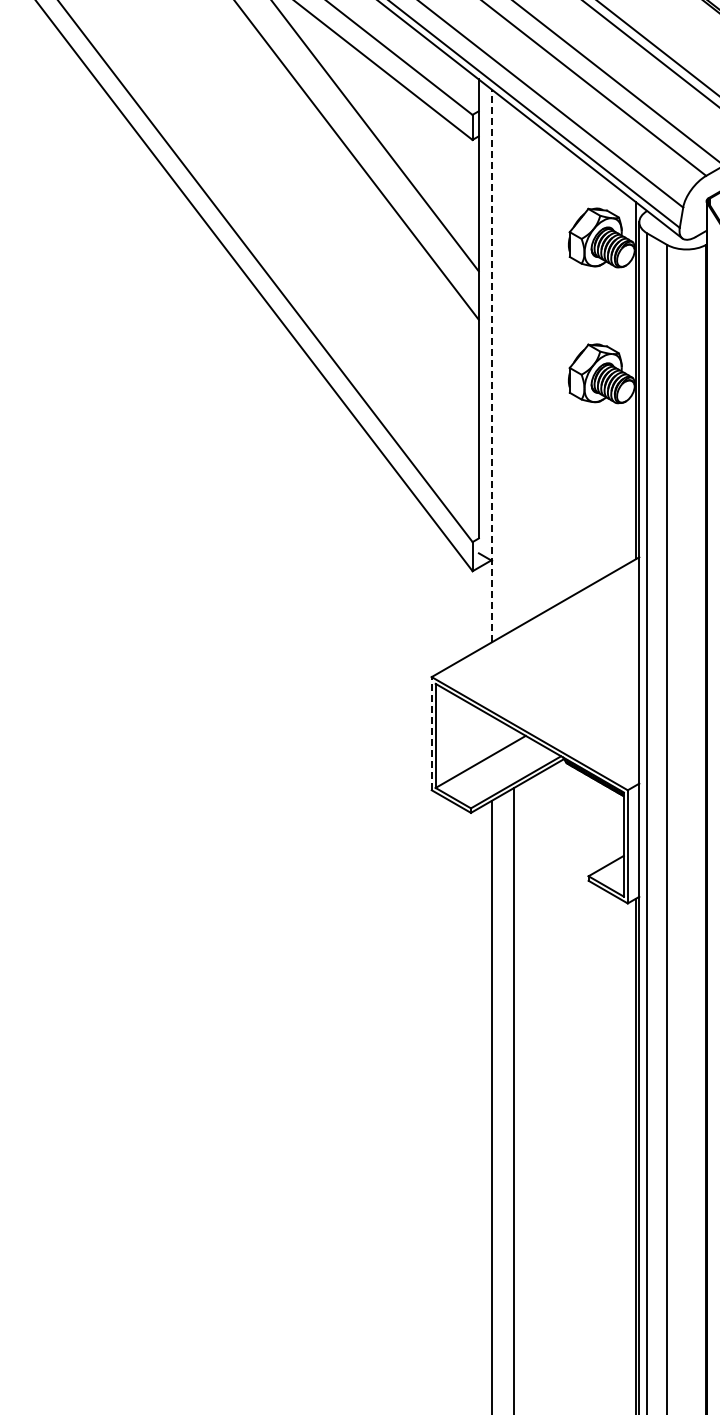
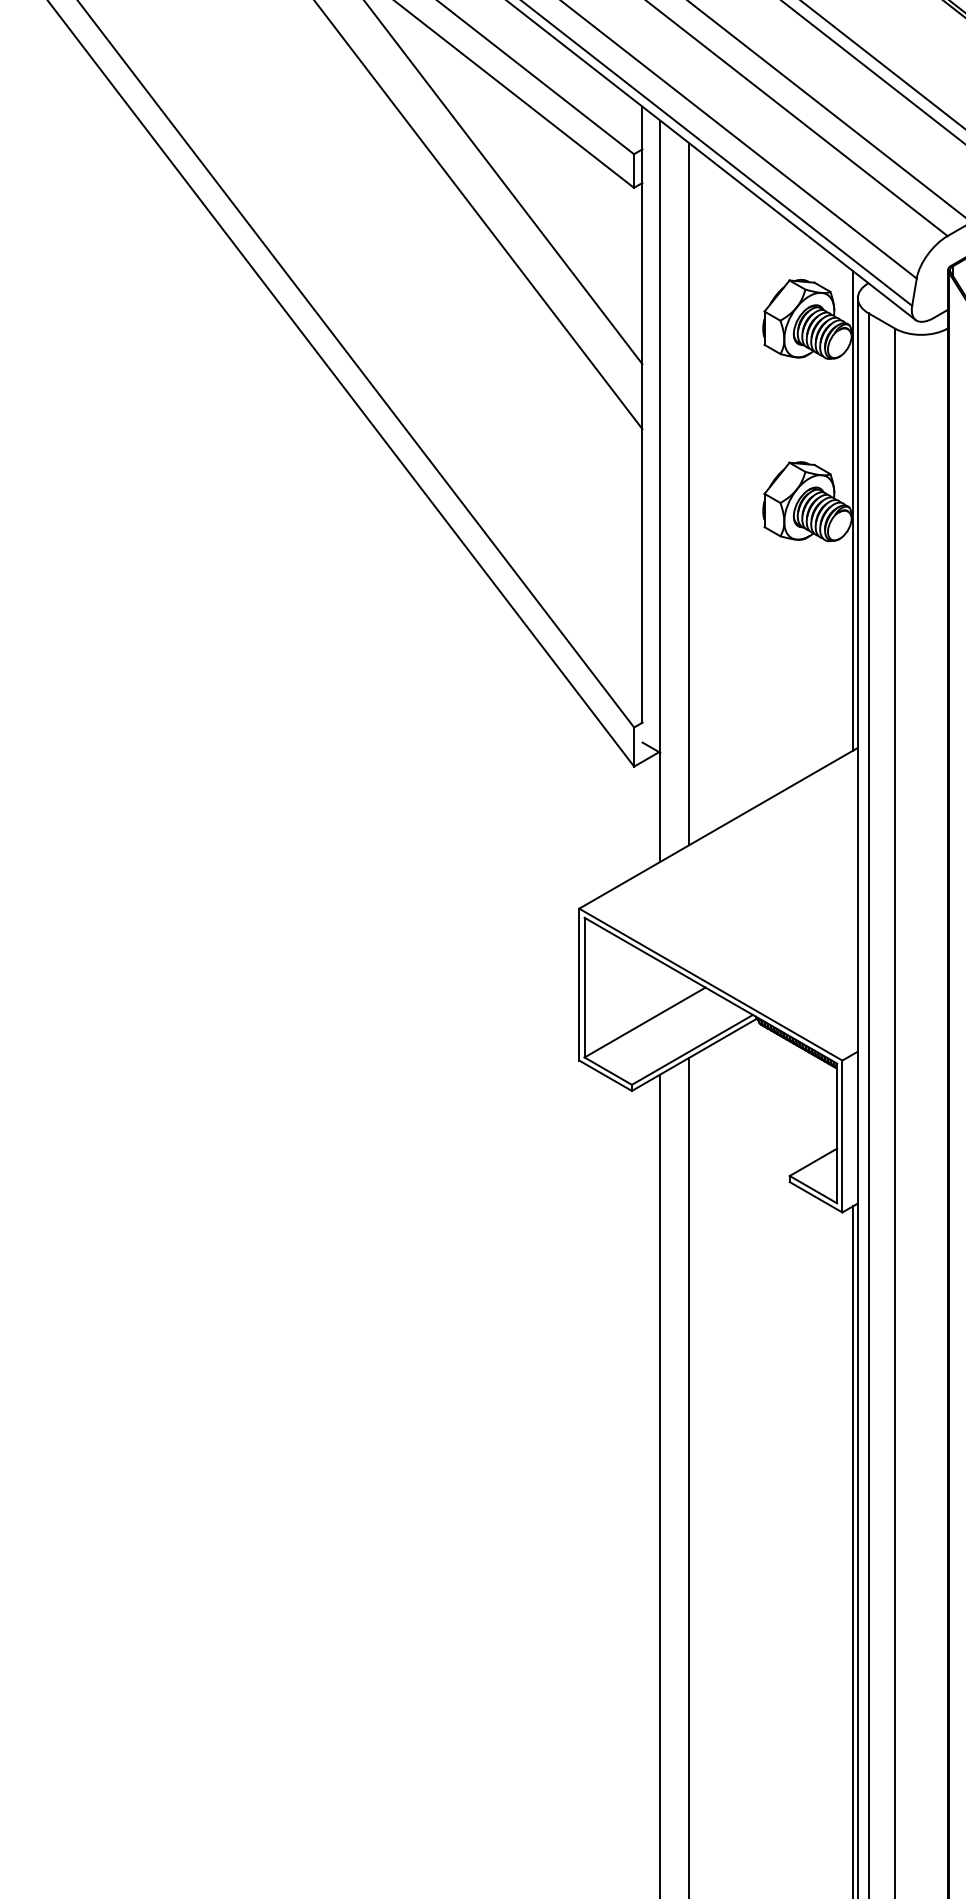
line: (492, 365) -> (660, 490), dashed -> solid
line: (513, 367) -> (688, 493), added
line: (431, 733) -> (578, 984), dashed -> solid

